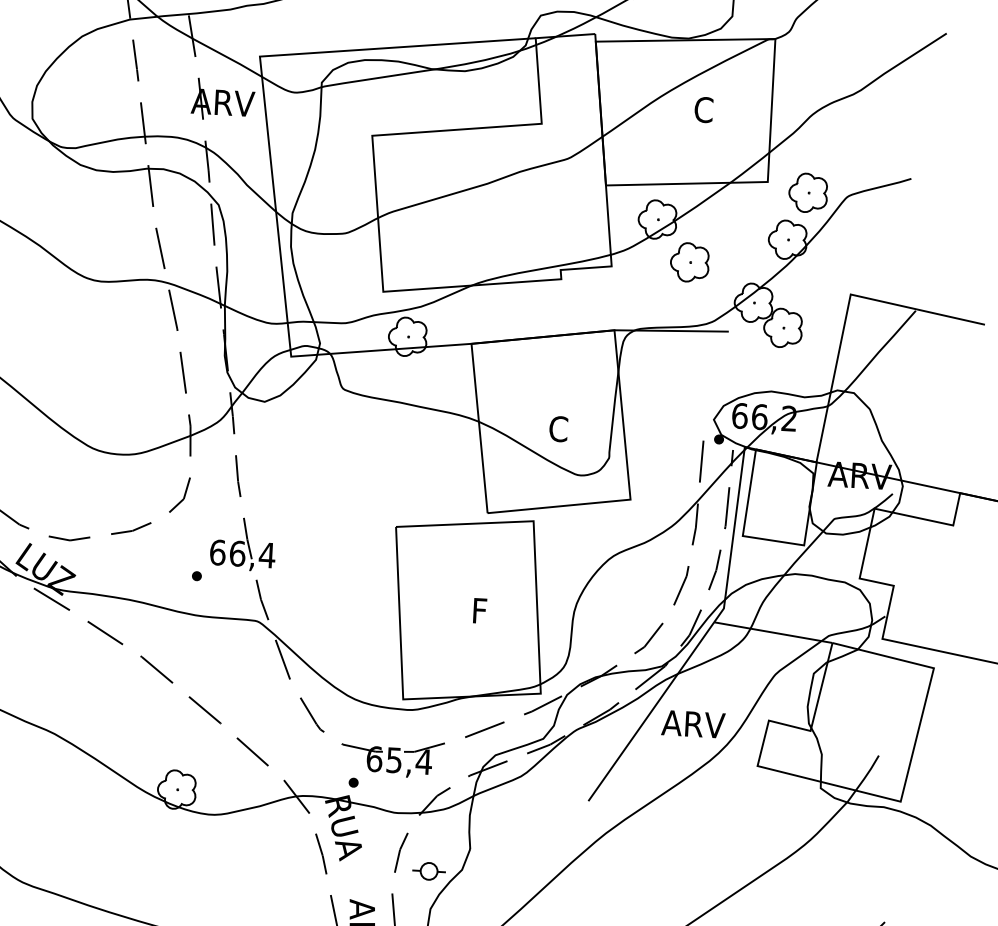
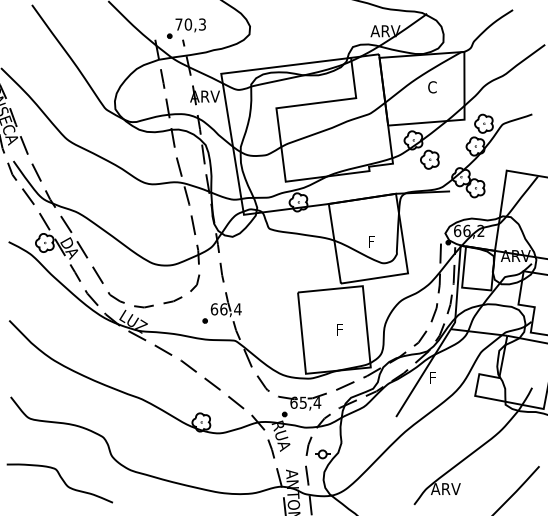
text: (559, 428) -> (372, 241), C -> F
text: (692, 723) -> (443, 377), ARV -> F

